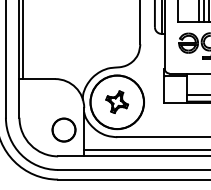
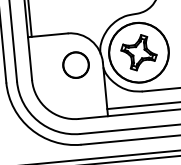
part: (116, 101) -> (138, 51), size x1.43
circle: (63, 129) -> (75, 64), moved

